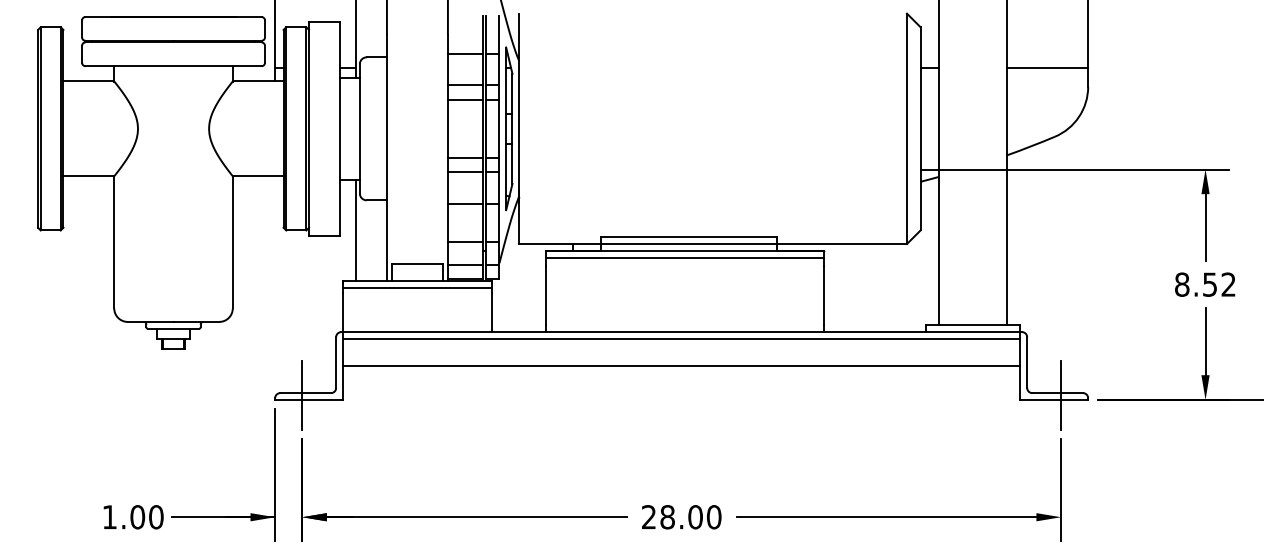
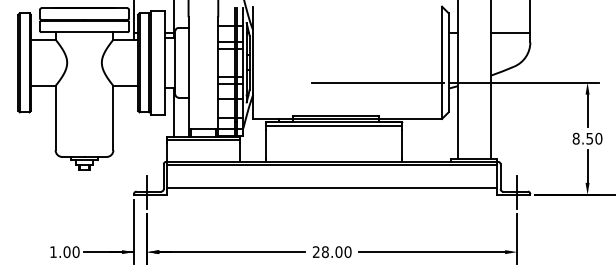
line: (774, 169) -> (377, 82), added
text: (1227, 284) -> (598, 138), 8.52 -> 8.50
line: (682, 366) -> (332, 188), moved

